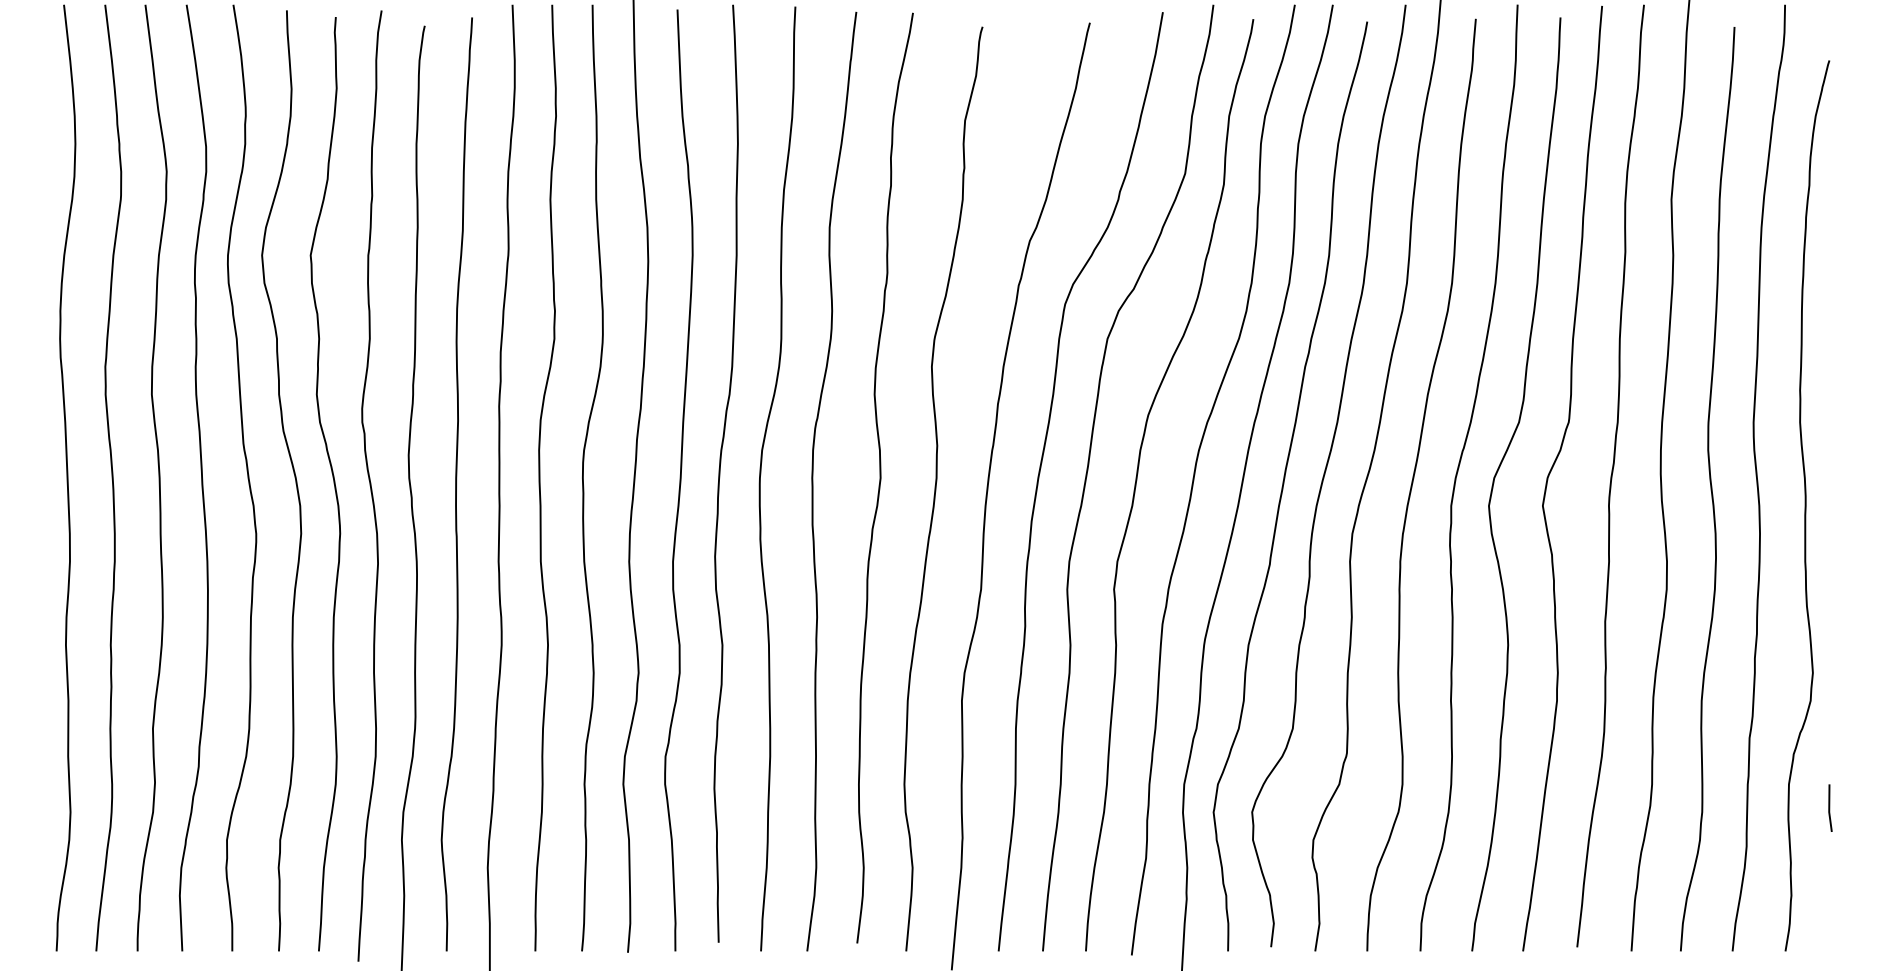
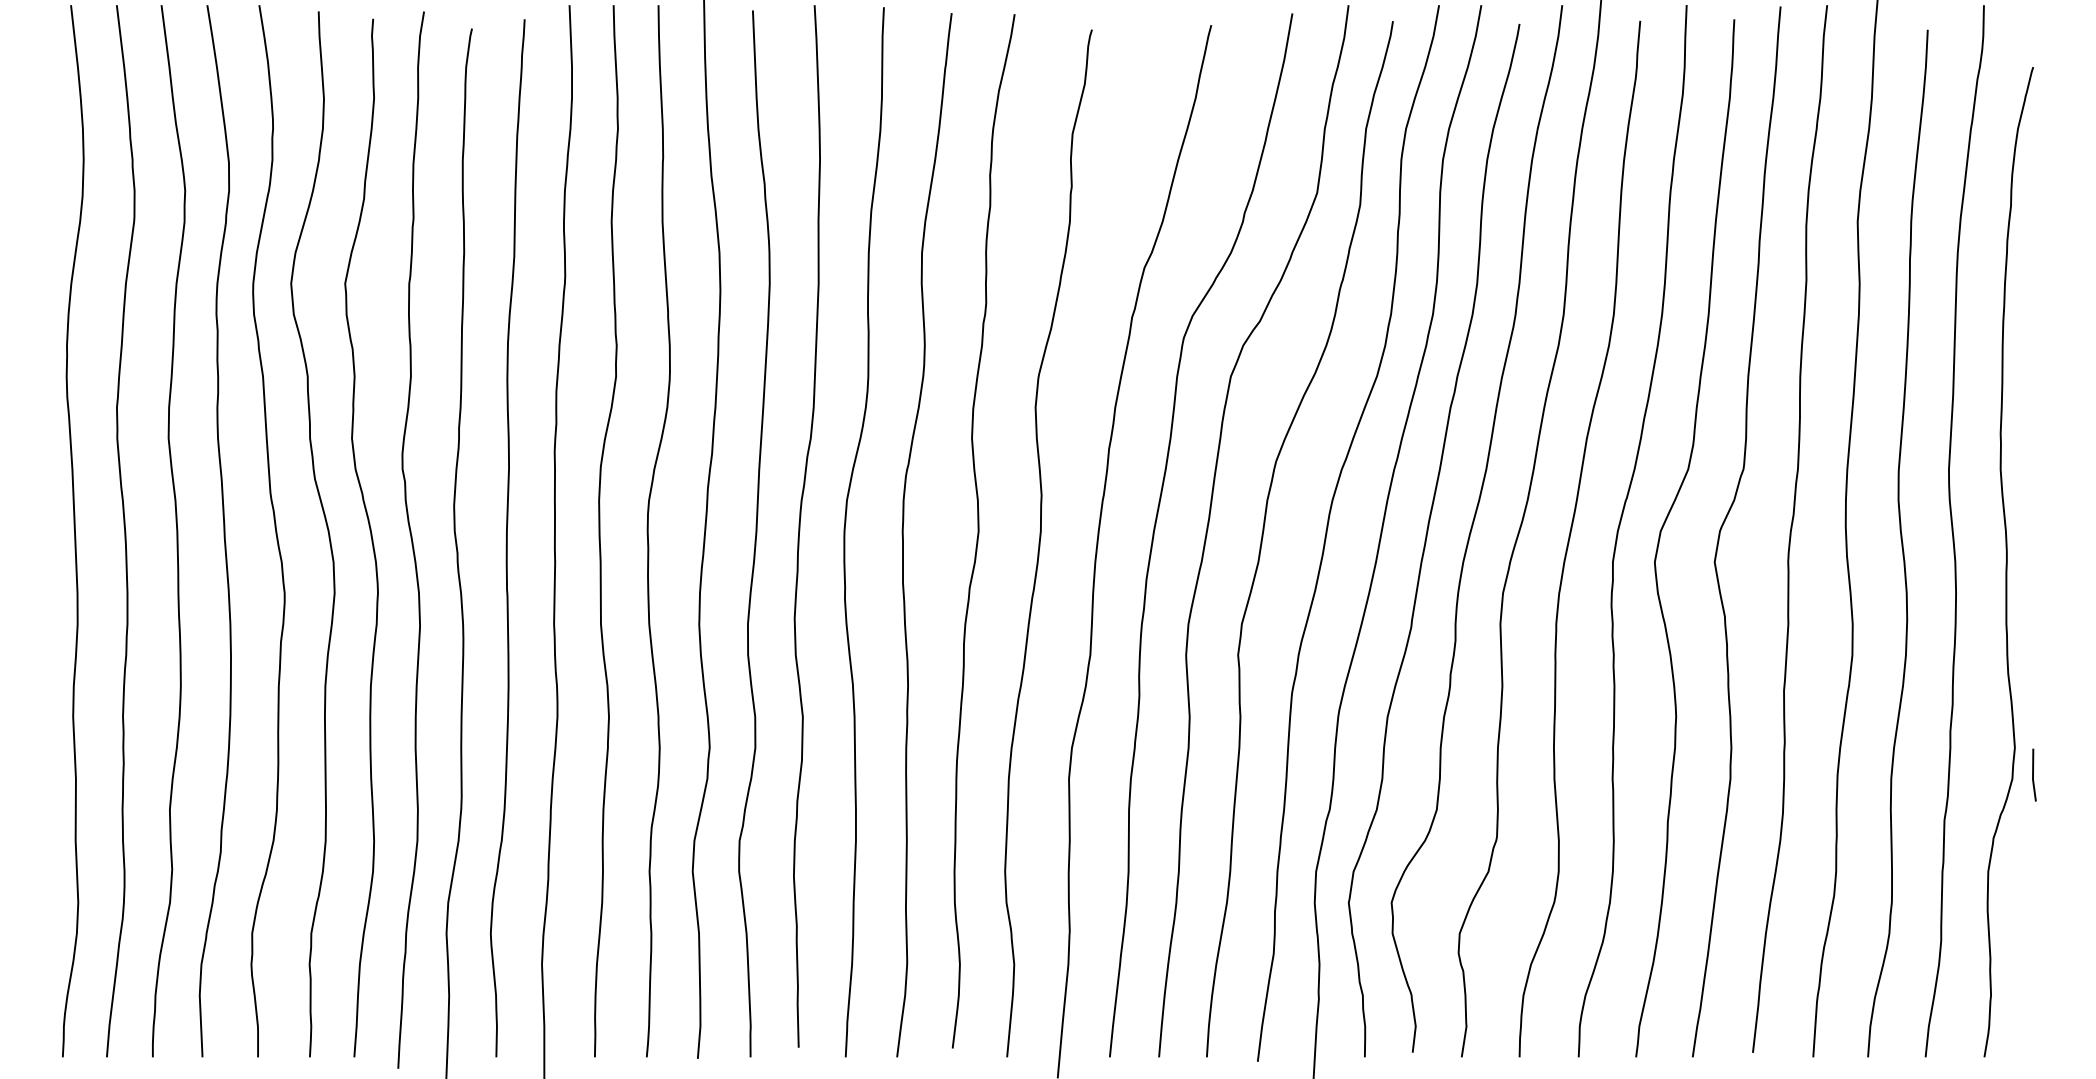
line: (1829, 807) -> (2033, 774), moved

